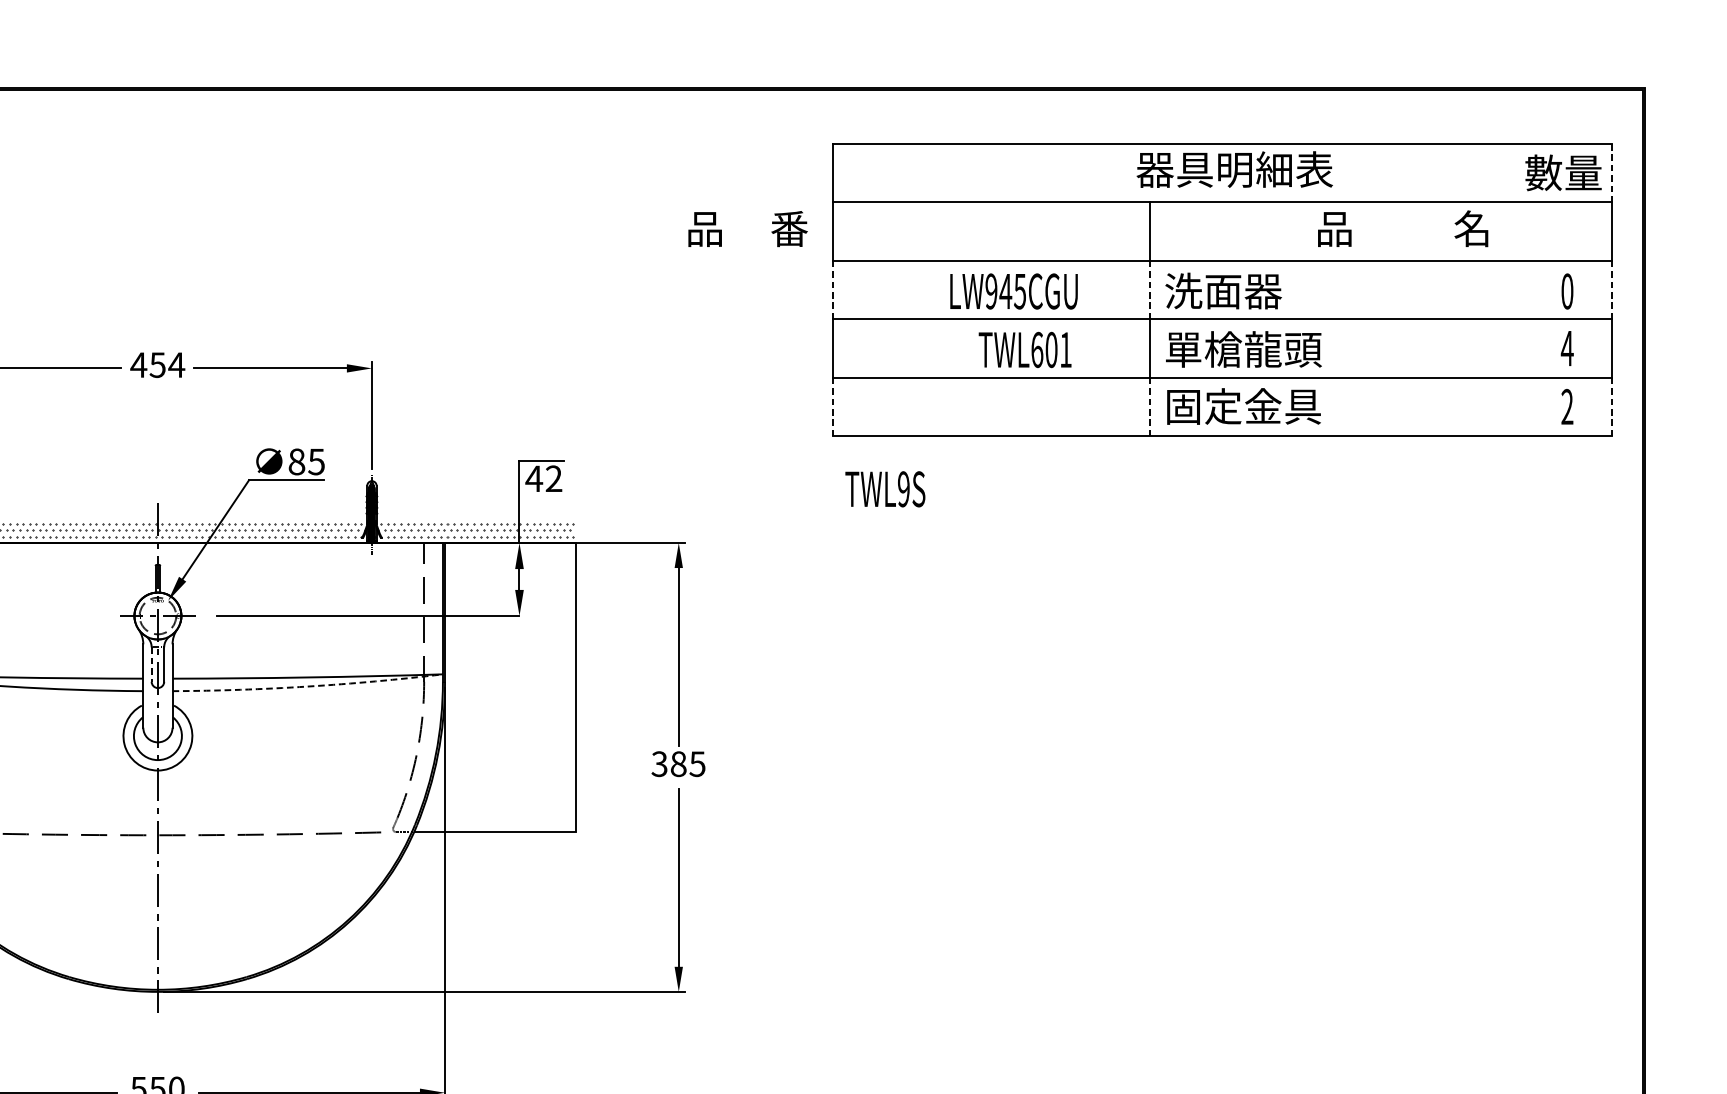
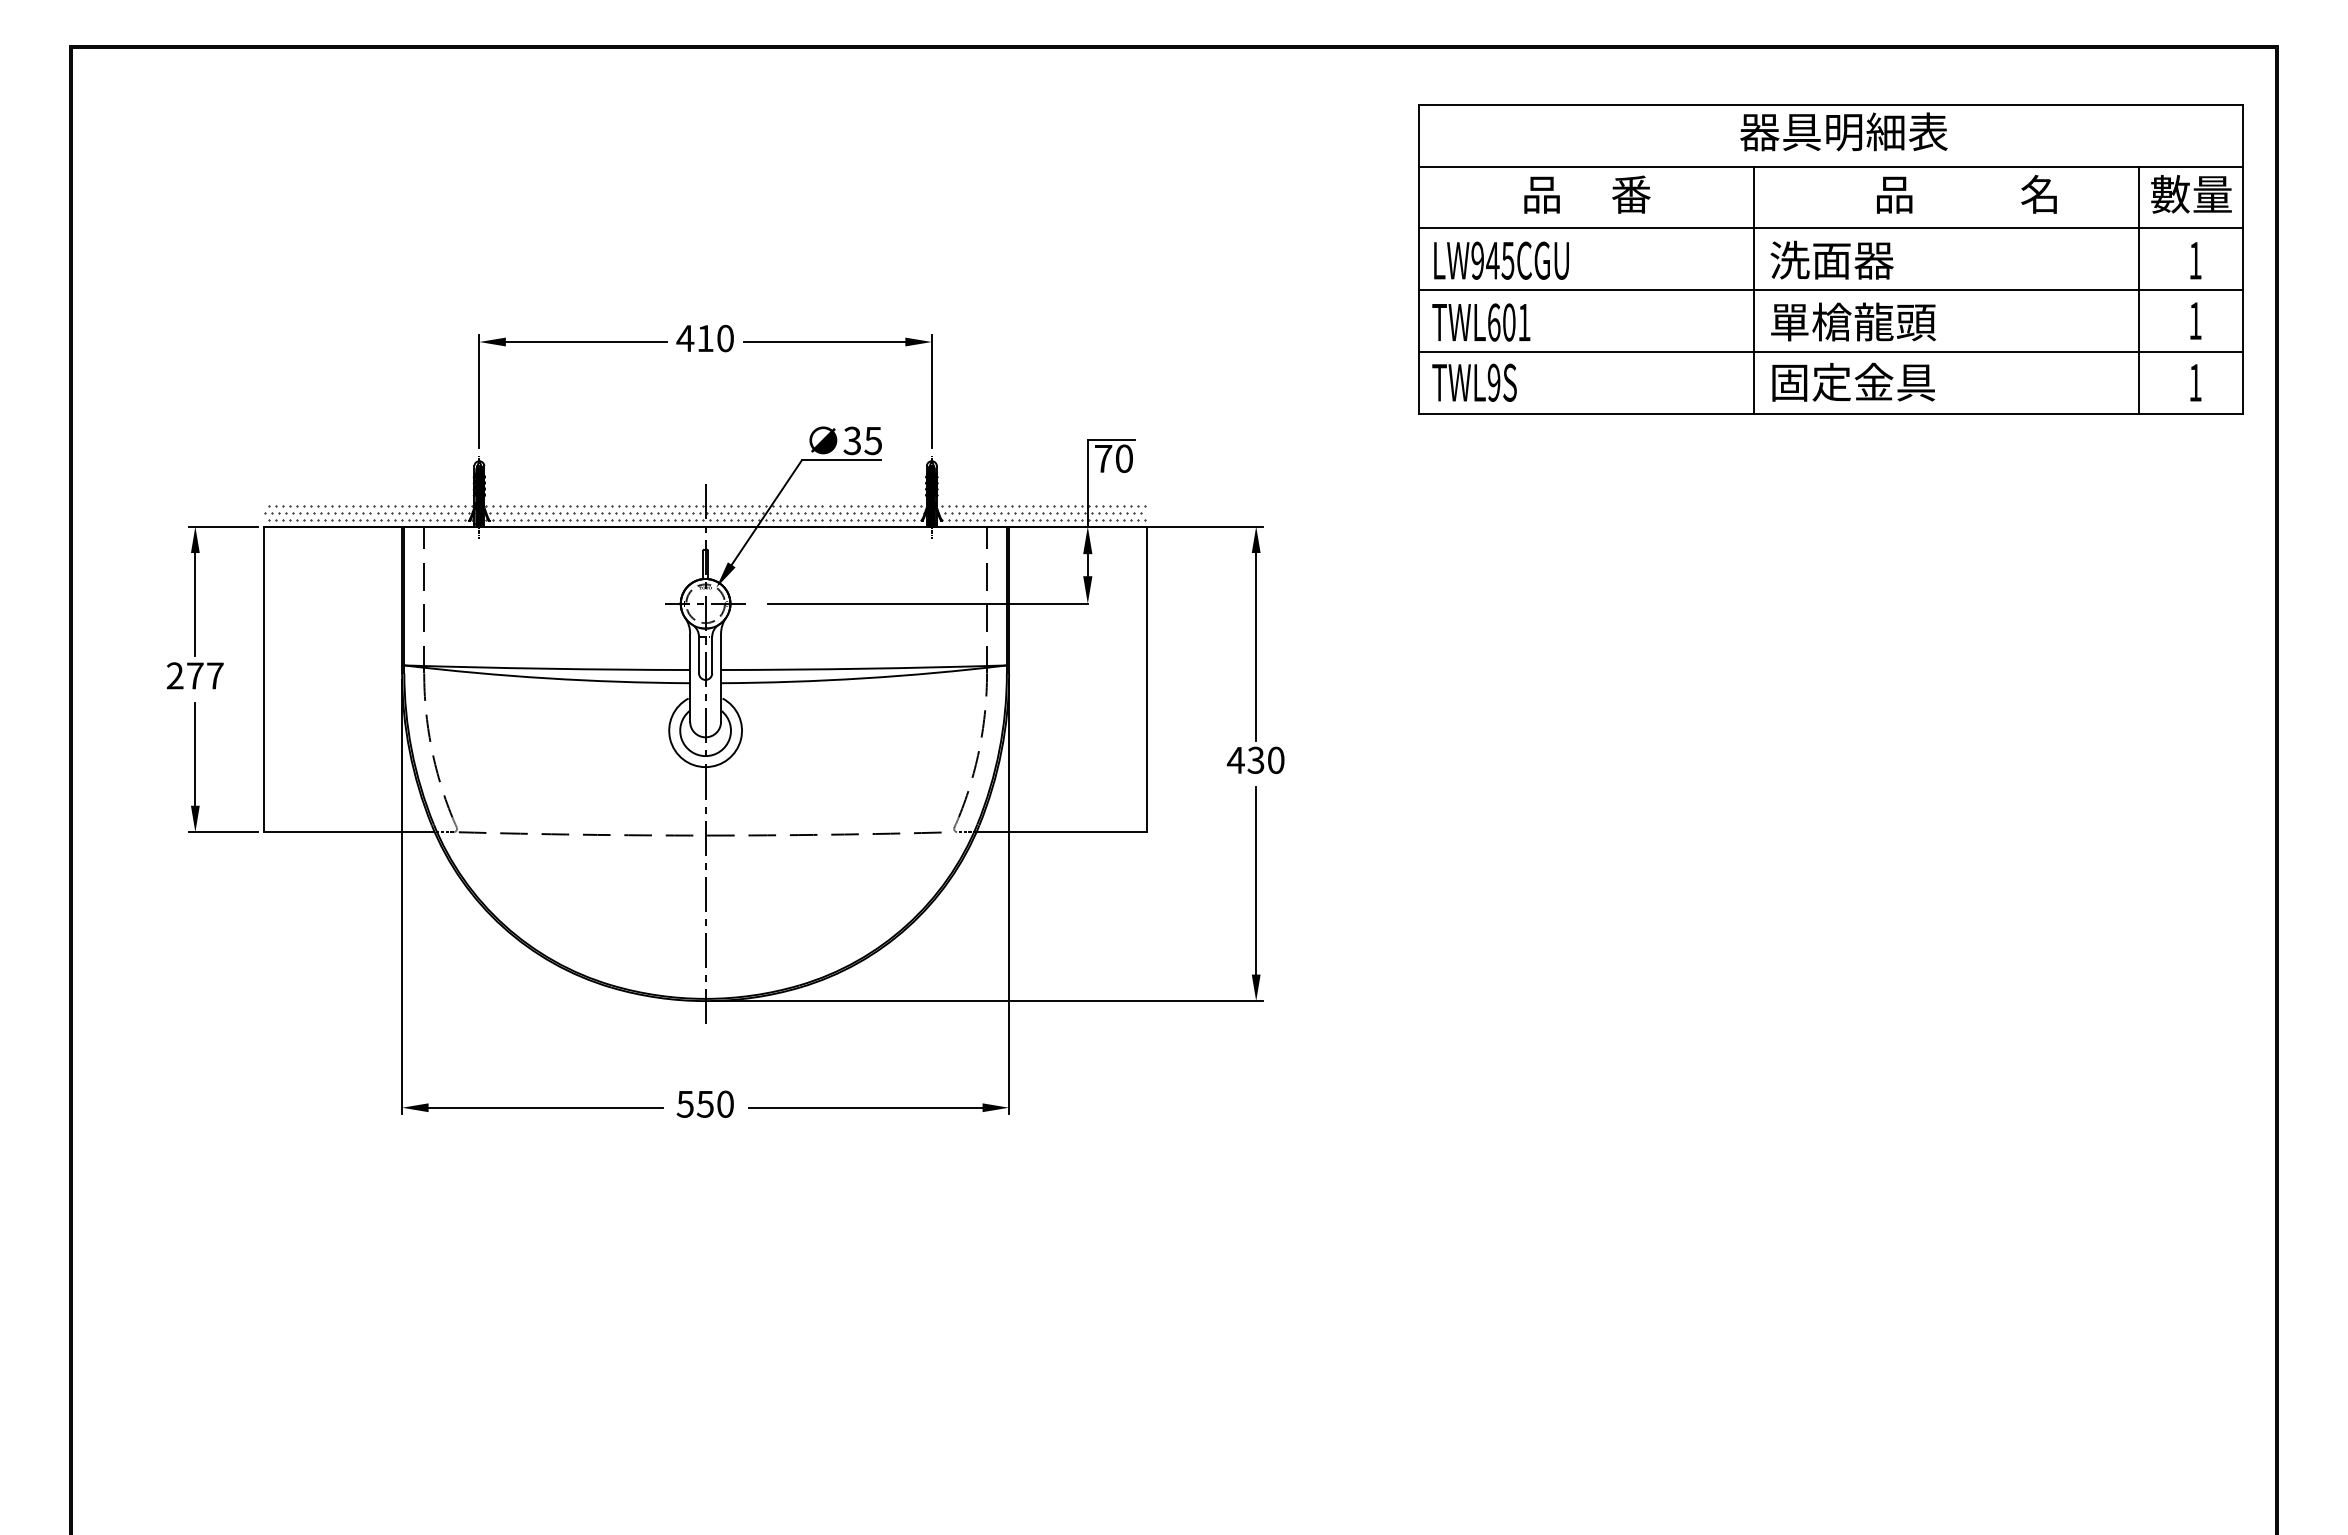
text: (1563, 173) -> (2191, 194), moved
line: (1611, 173) -> (2242, 135), dashed -> solid
text: (748, 228) -> (1587, 194), moved
text: (1402, 228) -> (1966, 194), moved
line: (833, 290) -> (1419, 259), dashed -> solid
line: (1150, 290) -> (1754, 259), dashed -> solid
line: (1611, 290) -> (2242, 259), dashed -> solid
text: (1013, 291) -> (1501, 260), moved
text: (1567, 291) -> (2195, 260), 0 -> 1
line: (1513, 318) -> (2138, 289), added
text: (1567, 348) -> (2195, 320), 4 -> 1
text: (1025, 349) -> (1481, 322), moved
text: (167, 365) -> (715, 338), 454 -> 410
line: (833, 406) -> (1419, 382), dashed -> solid
line: (1150, 406) -> (1754, 382), dashed -> solid
text: (1567, 406) -> (2195, 382), 2 -> 1
line: (1611, 406) -> (2242, 382), dashed -> solid
text: (296, 461) -> (852, 440), 85 -> 35
text: (542, 478) -> (1112, 458), 42 -> 70
text: (885, 488) -> (1474, 382), moved
line: (151, 664) -> (698, 655), dashed -> solid
arc: (308, 686) -> (864, 678), dashed -> solid
text: (678, 763) -> (1255, 759), 385 -> 430

